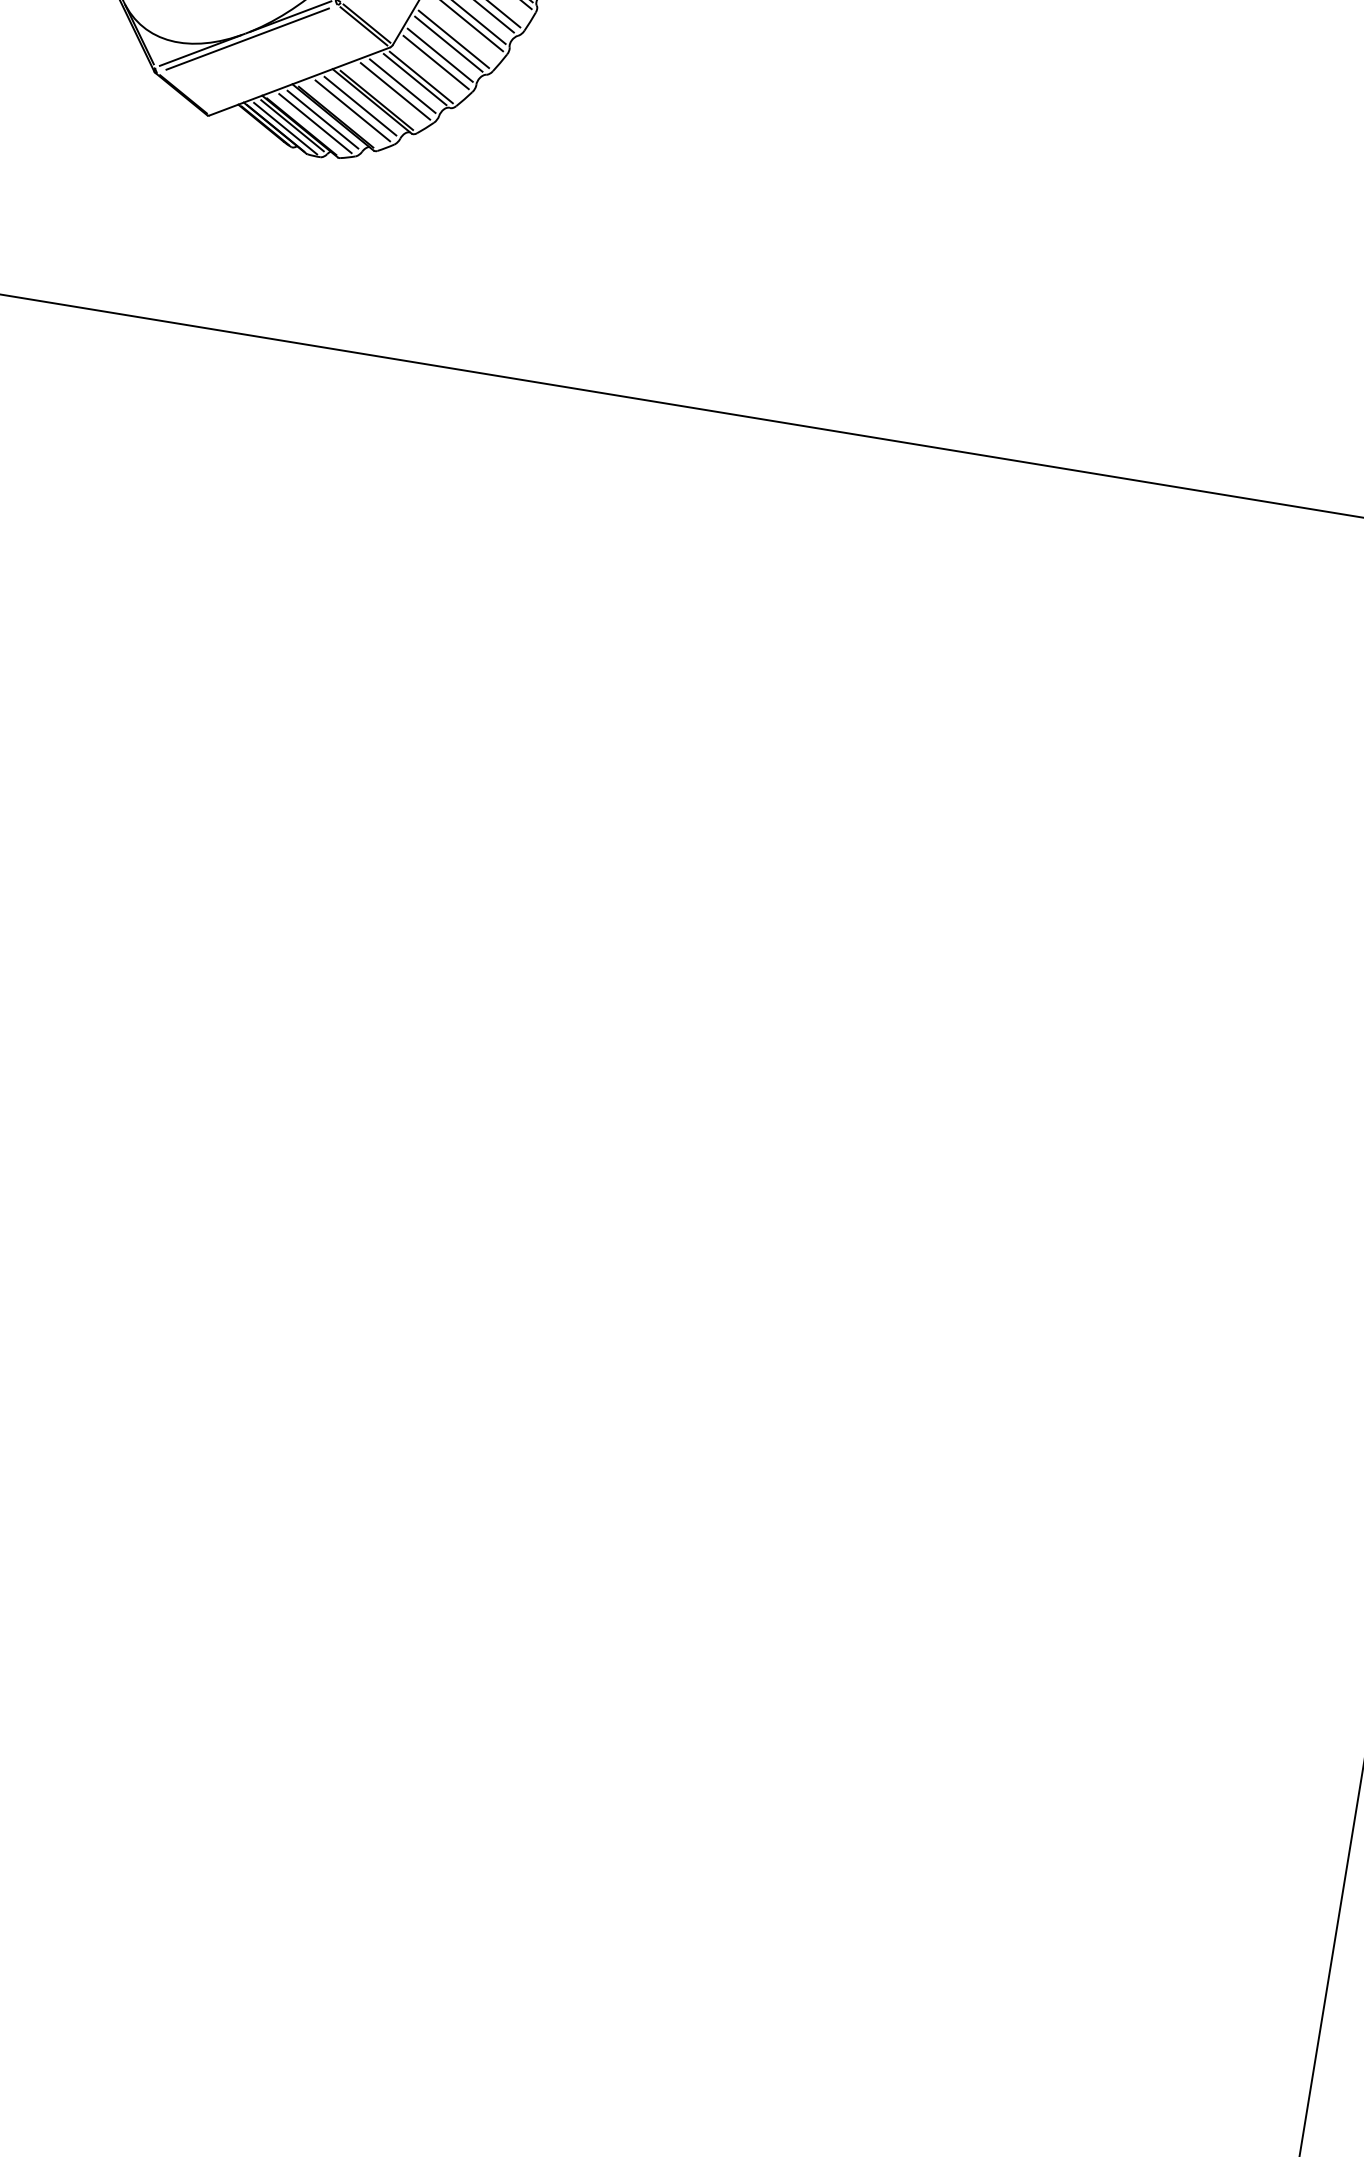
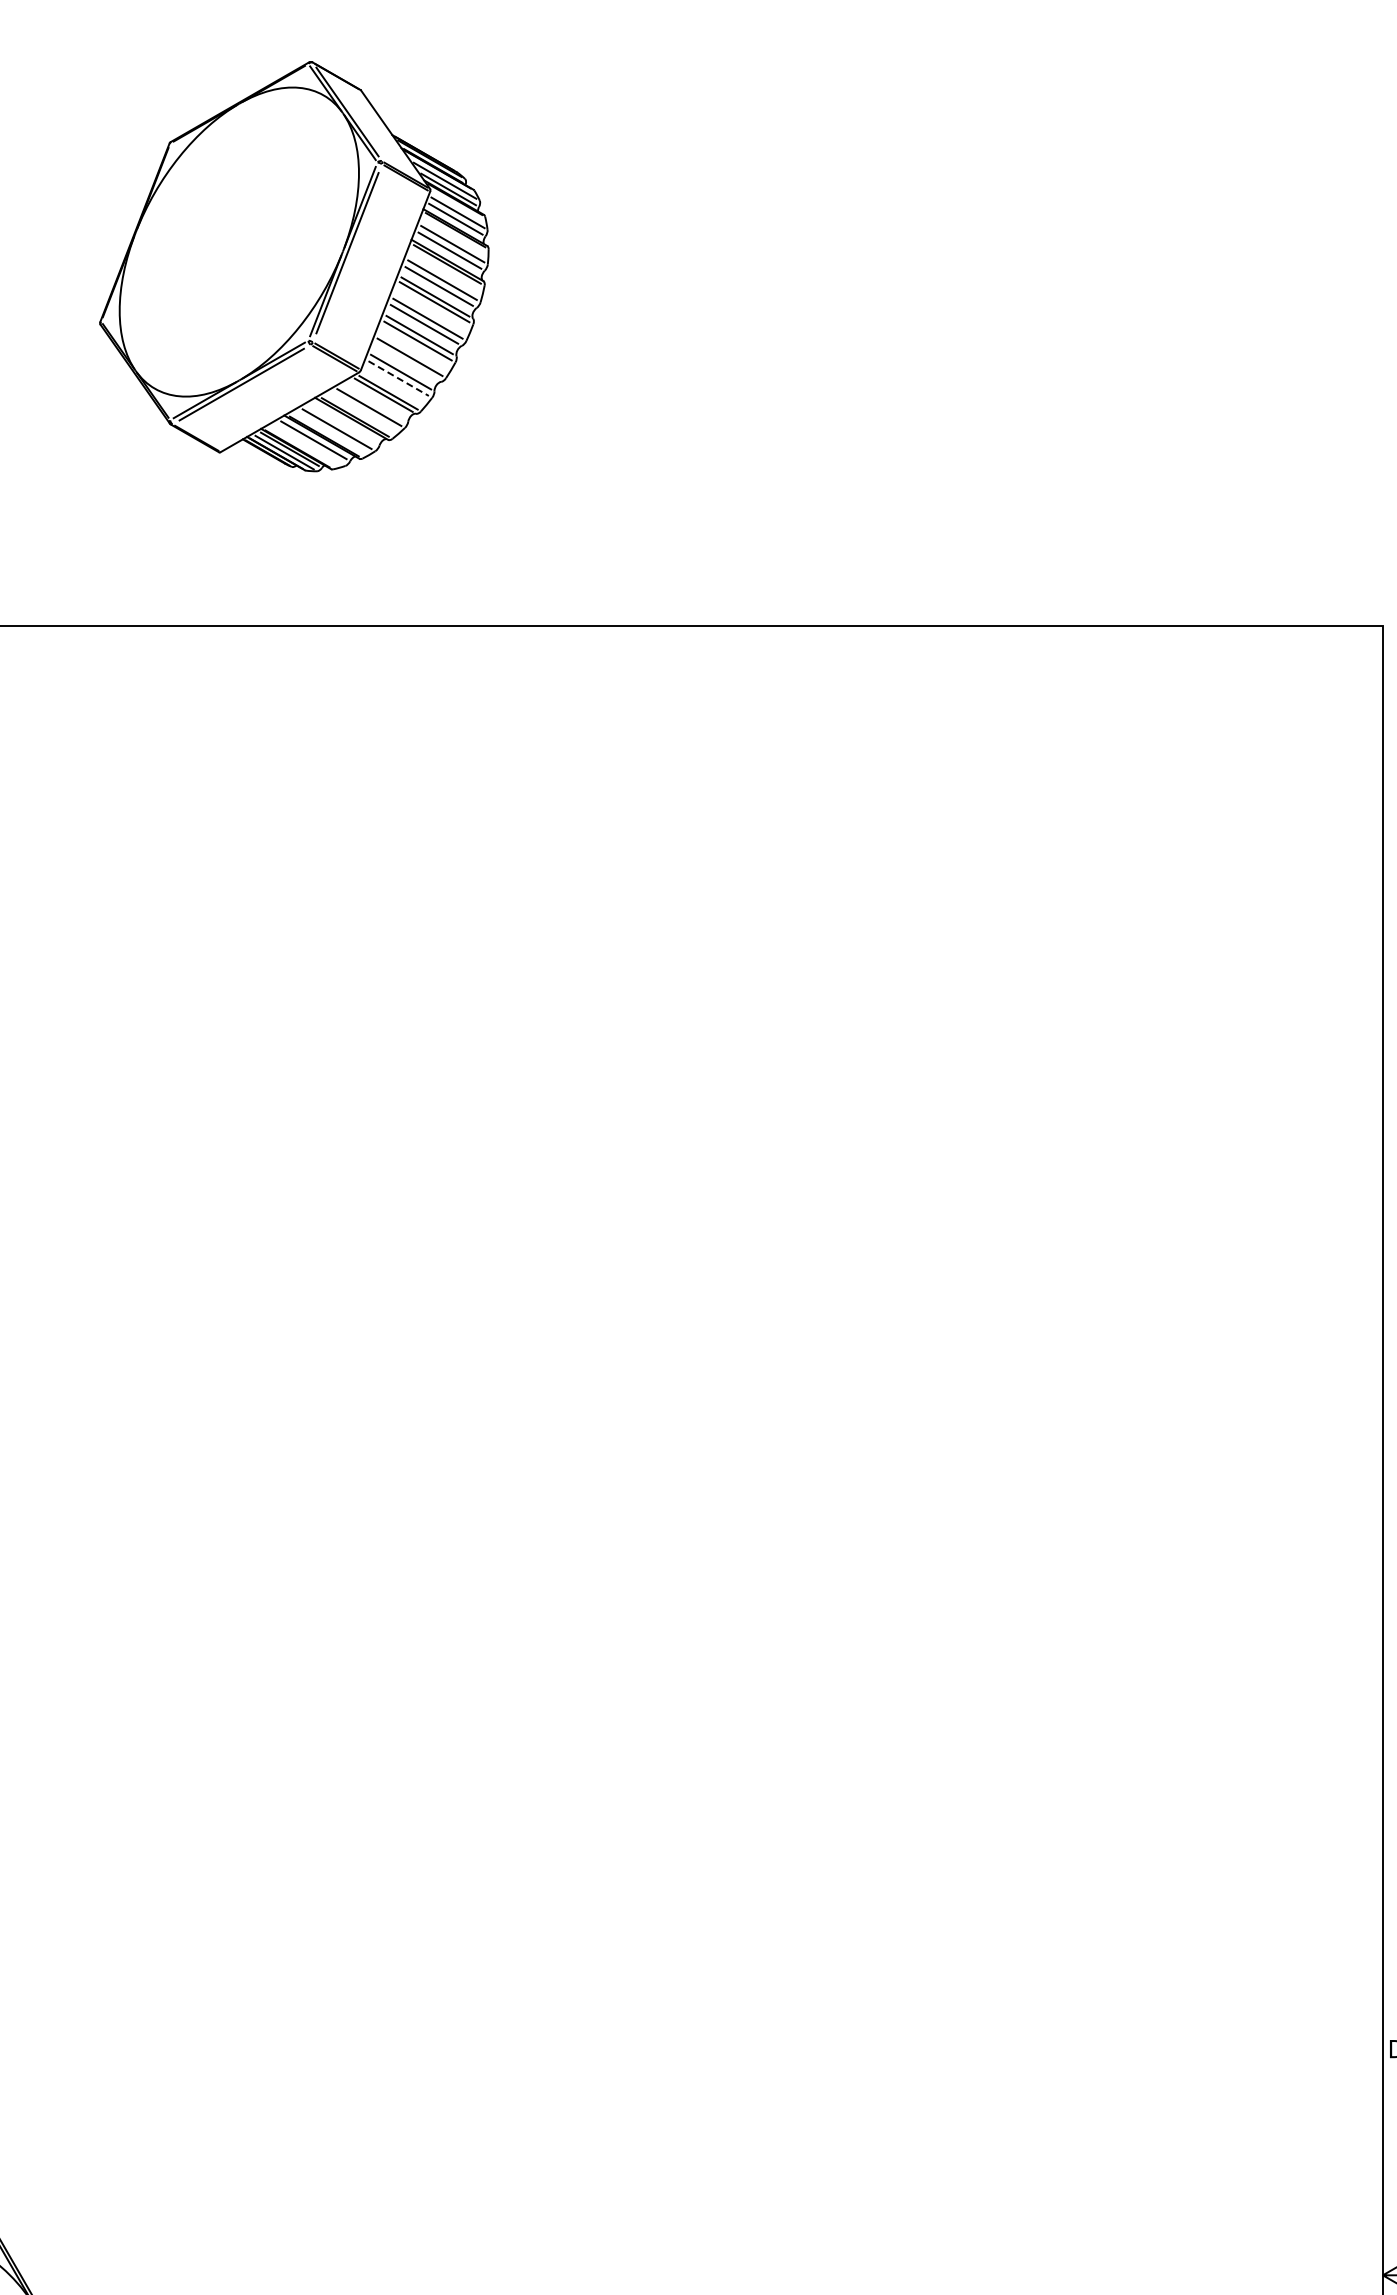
line: (448, 43) -> (406, 361), removed
line: (435, 62) -> (398, 378), solid -> dashed
line: (402, 85) -> (374, 401), removed
line: (360, 106) -> (342, 424), removed
line: (314, 123) -> (307, 444), removed

